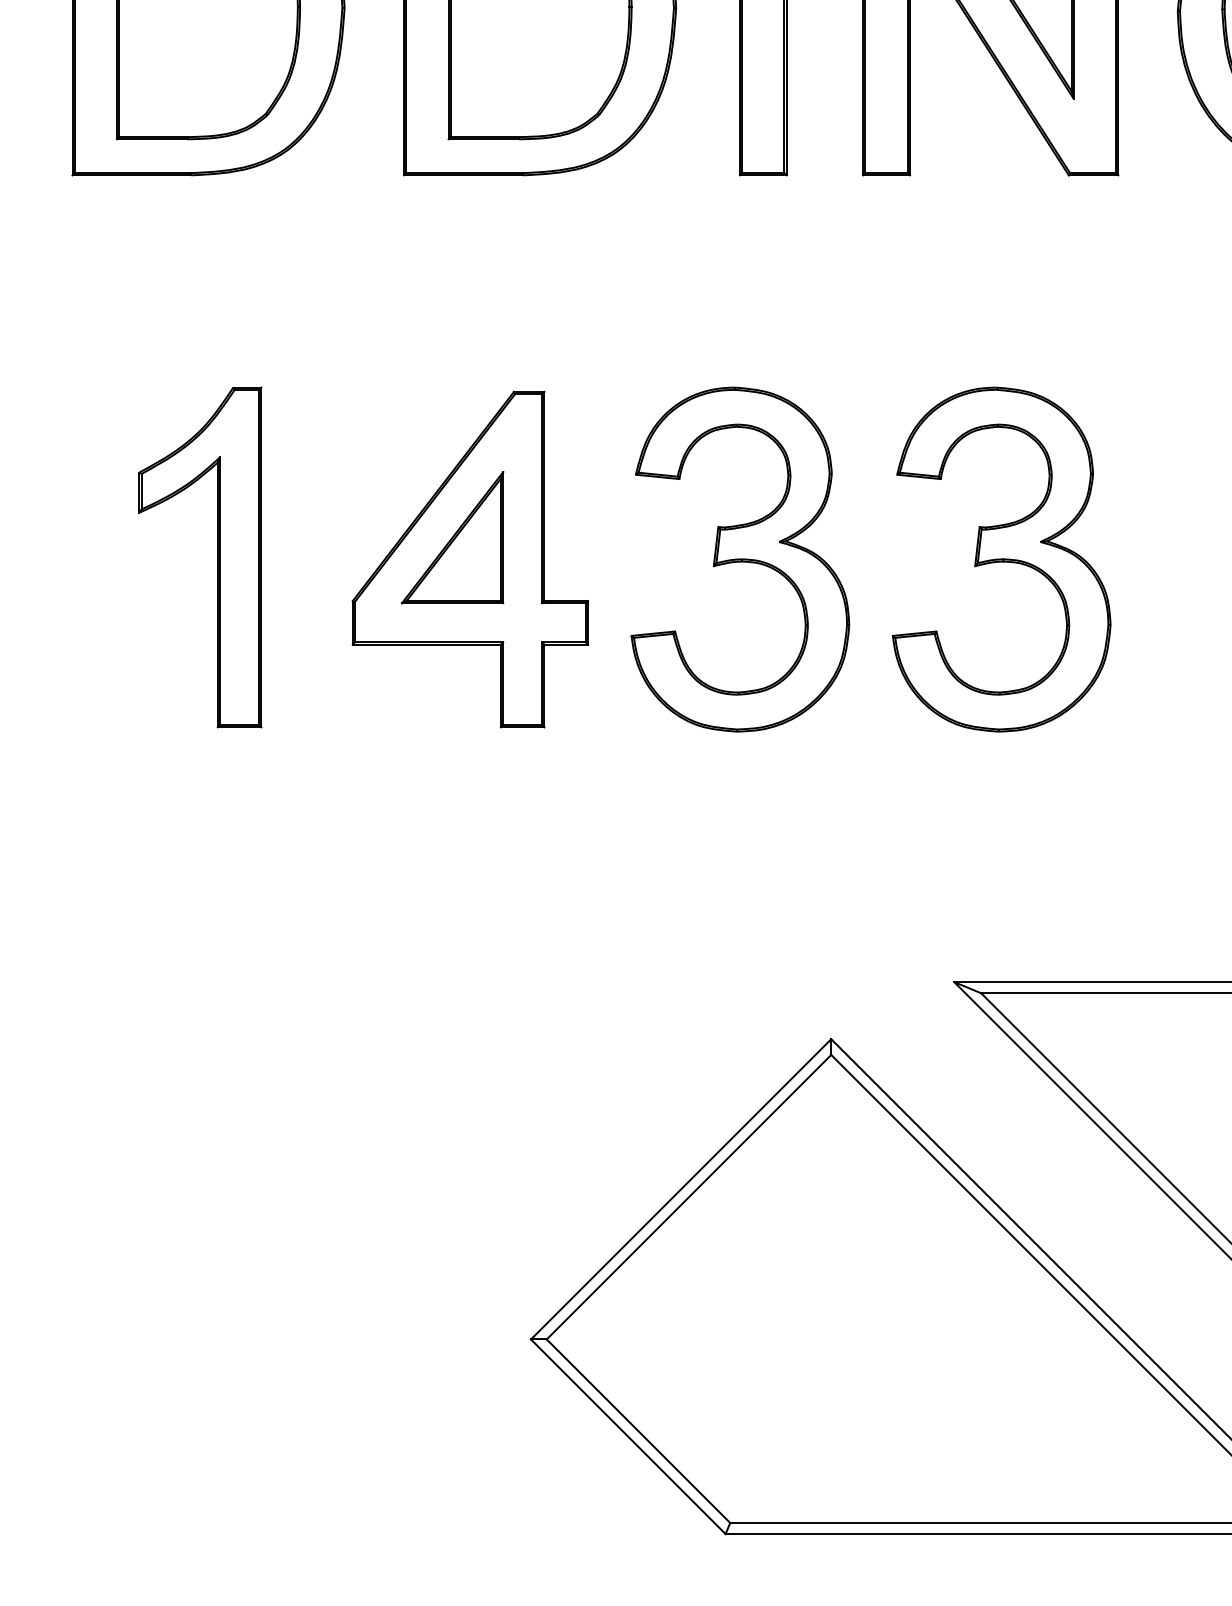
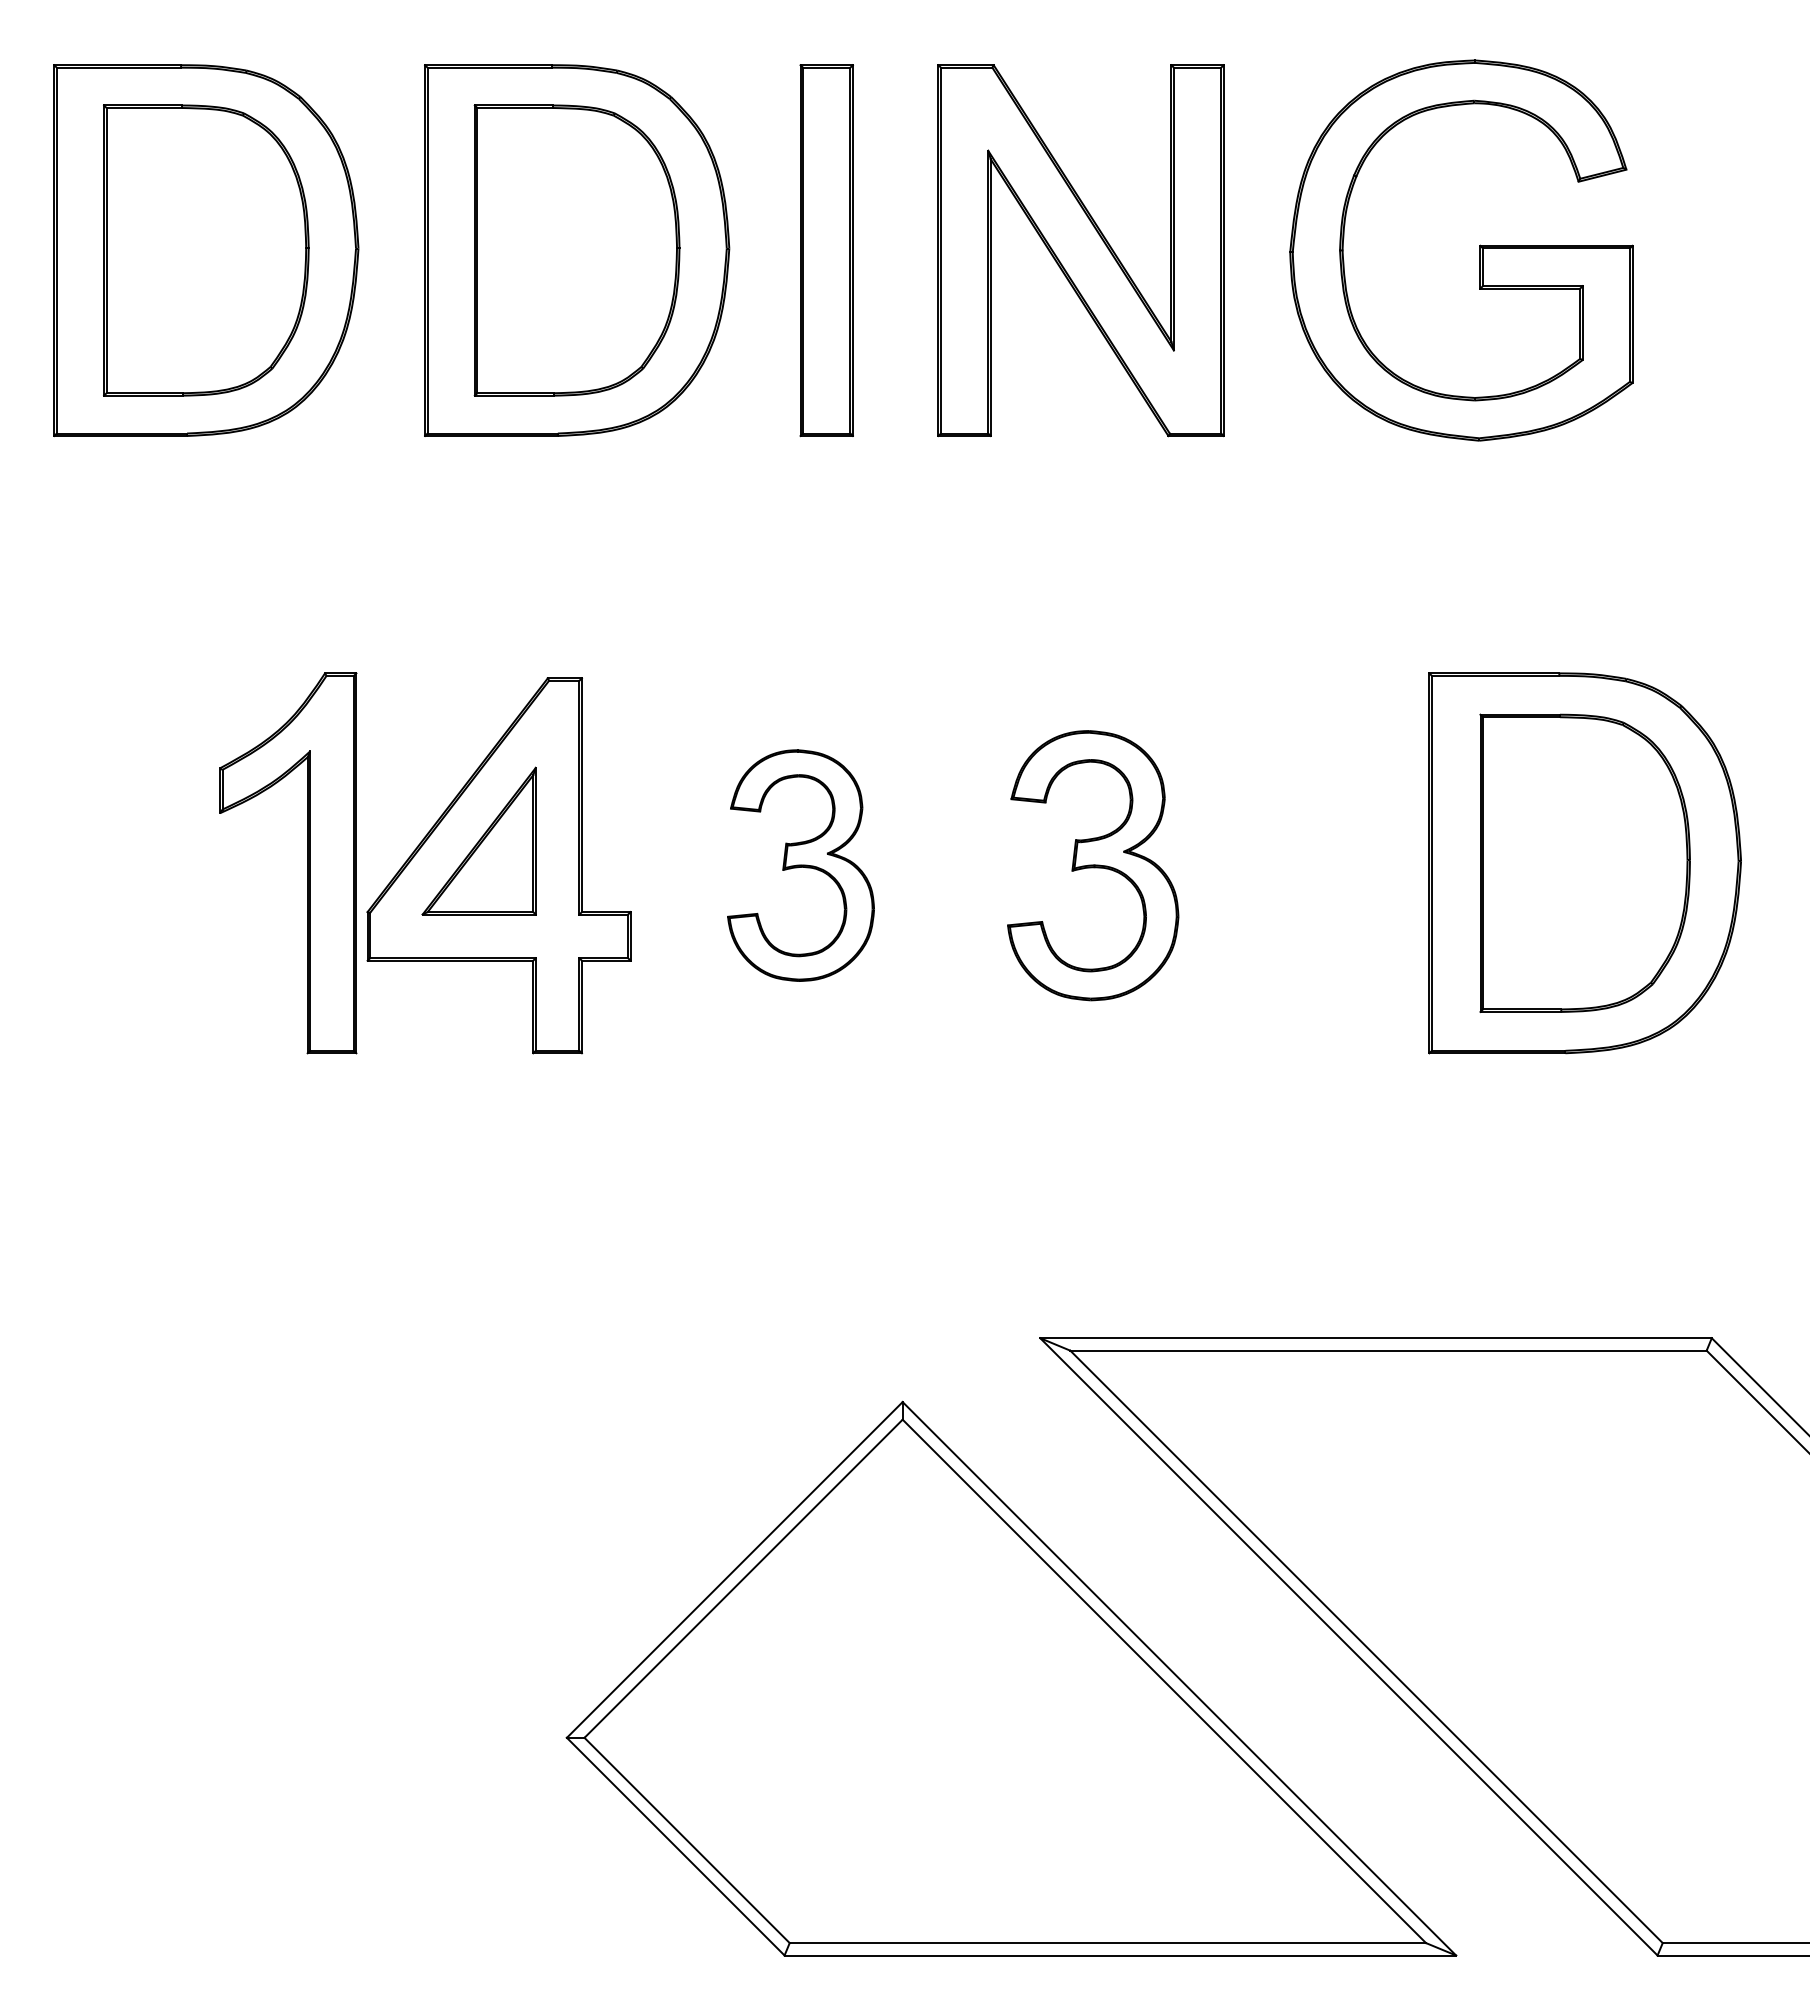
part: (217, 557) -> (307, 863), moved
part: (739, 559) -> (800, 865), size x0.6
part: (1000, 559) -> (1092, 865), size x0.7

